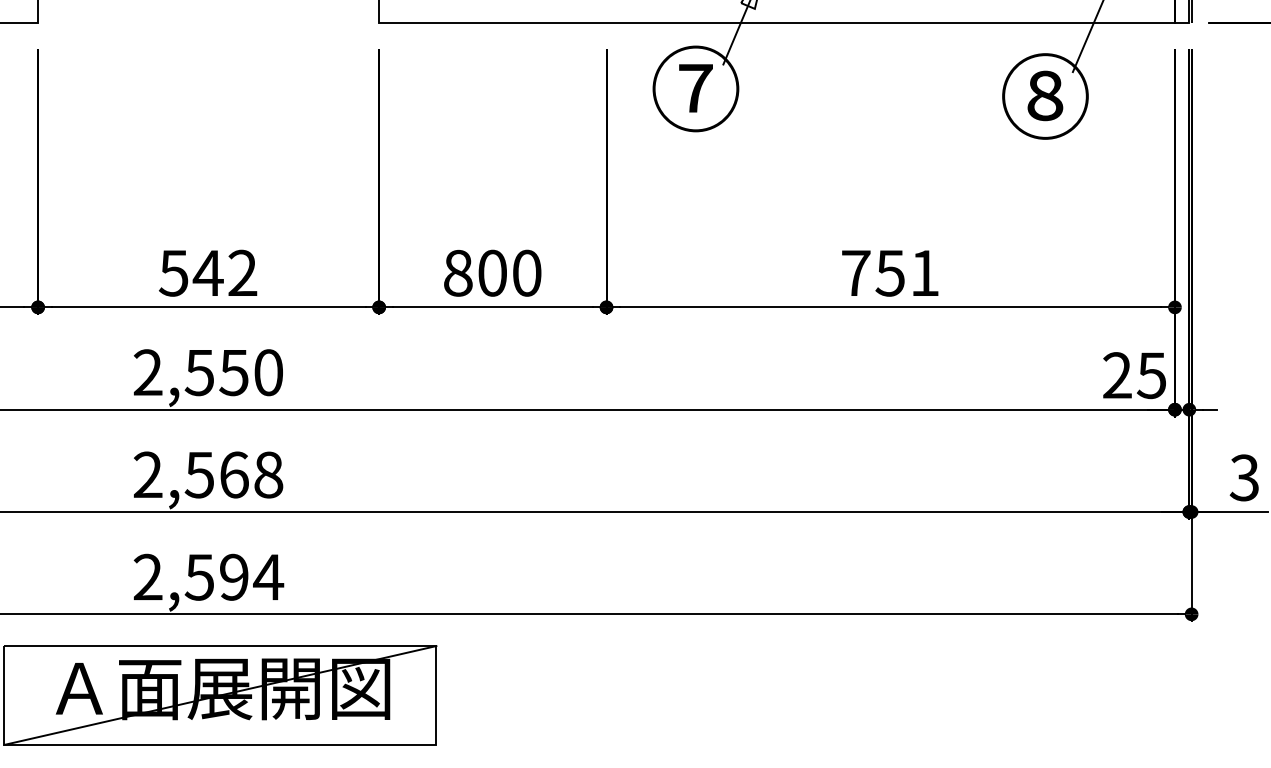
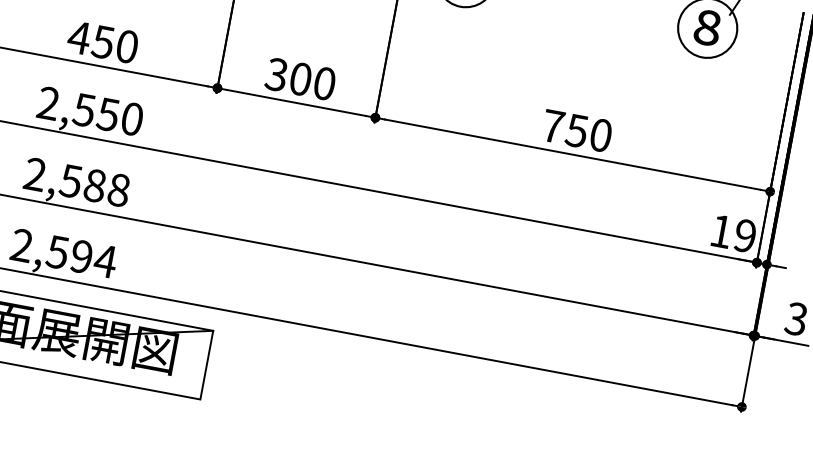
text: (207, 272) -> (102, 41), 542 -> 450
text: (457, 272) -> (276, 74), 800 -> 300
text: (925, 272) -> (601, 134), 751 -> 750
text: (1134, 375) -> (733, 233), 25 -> 19
text: (234, 474) -> (95, 185), 2,568 -> 2,588

